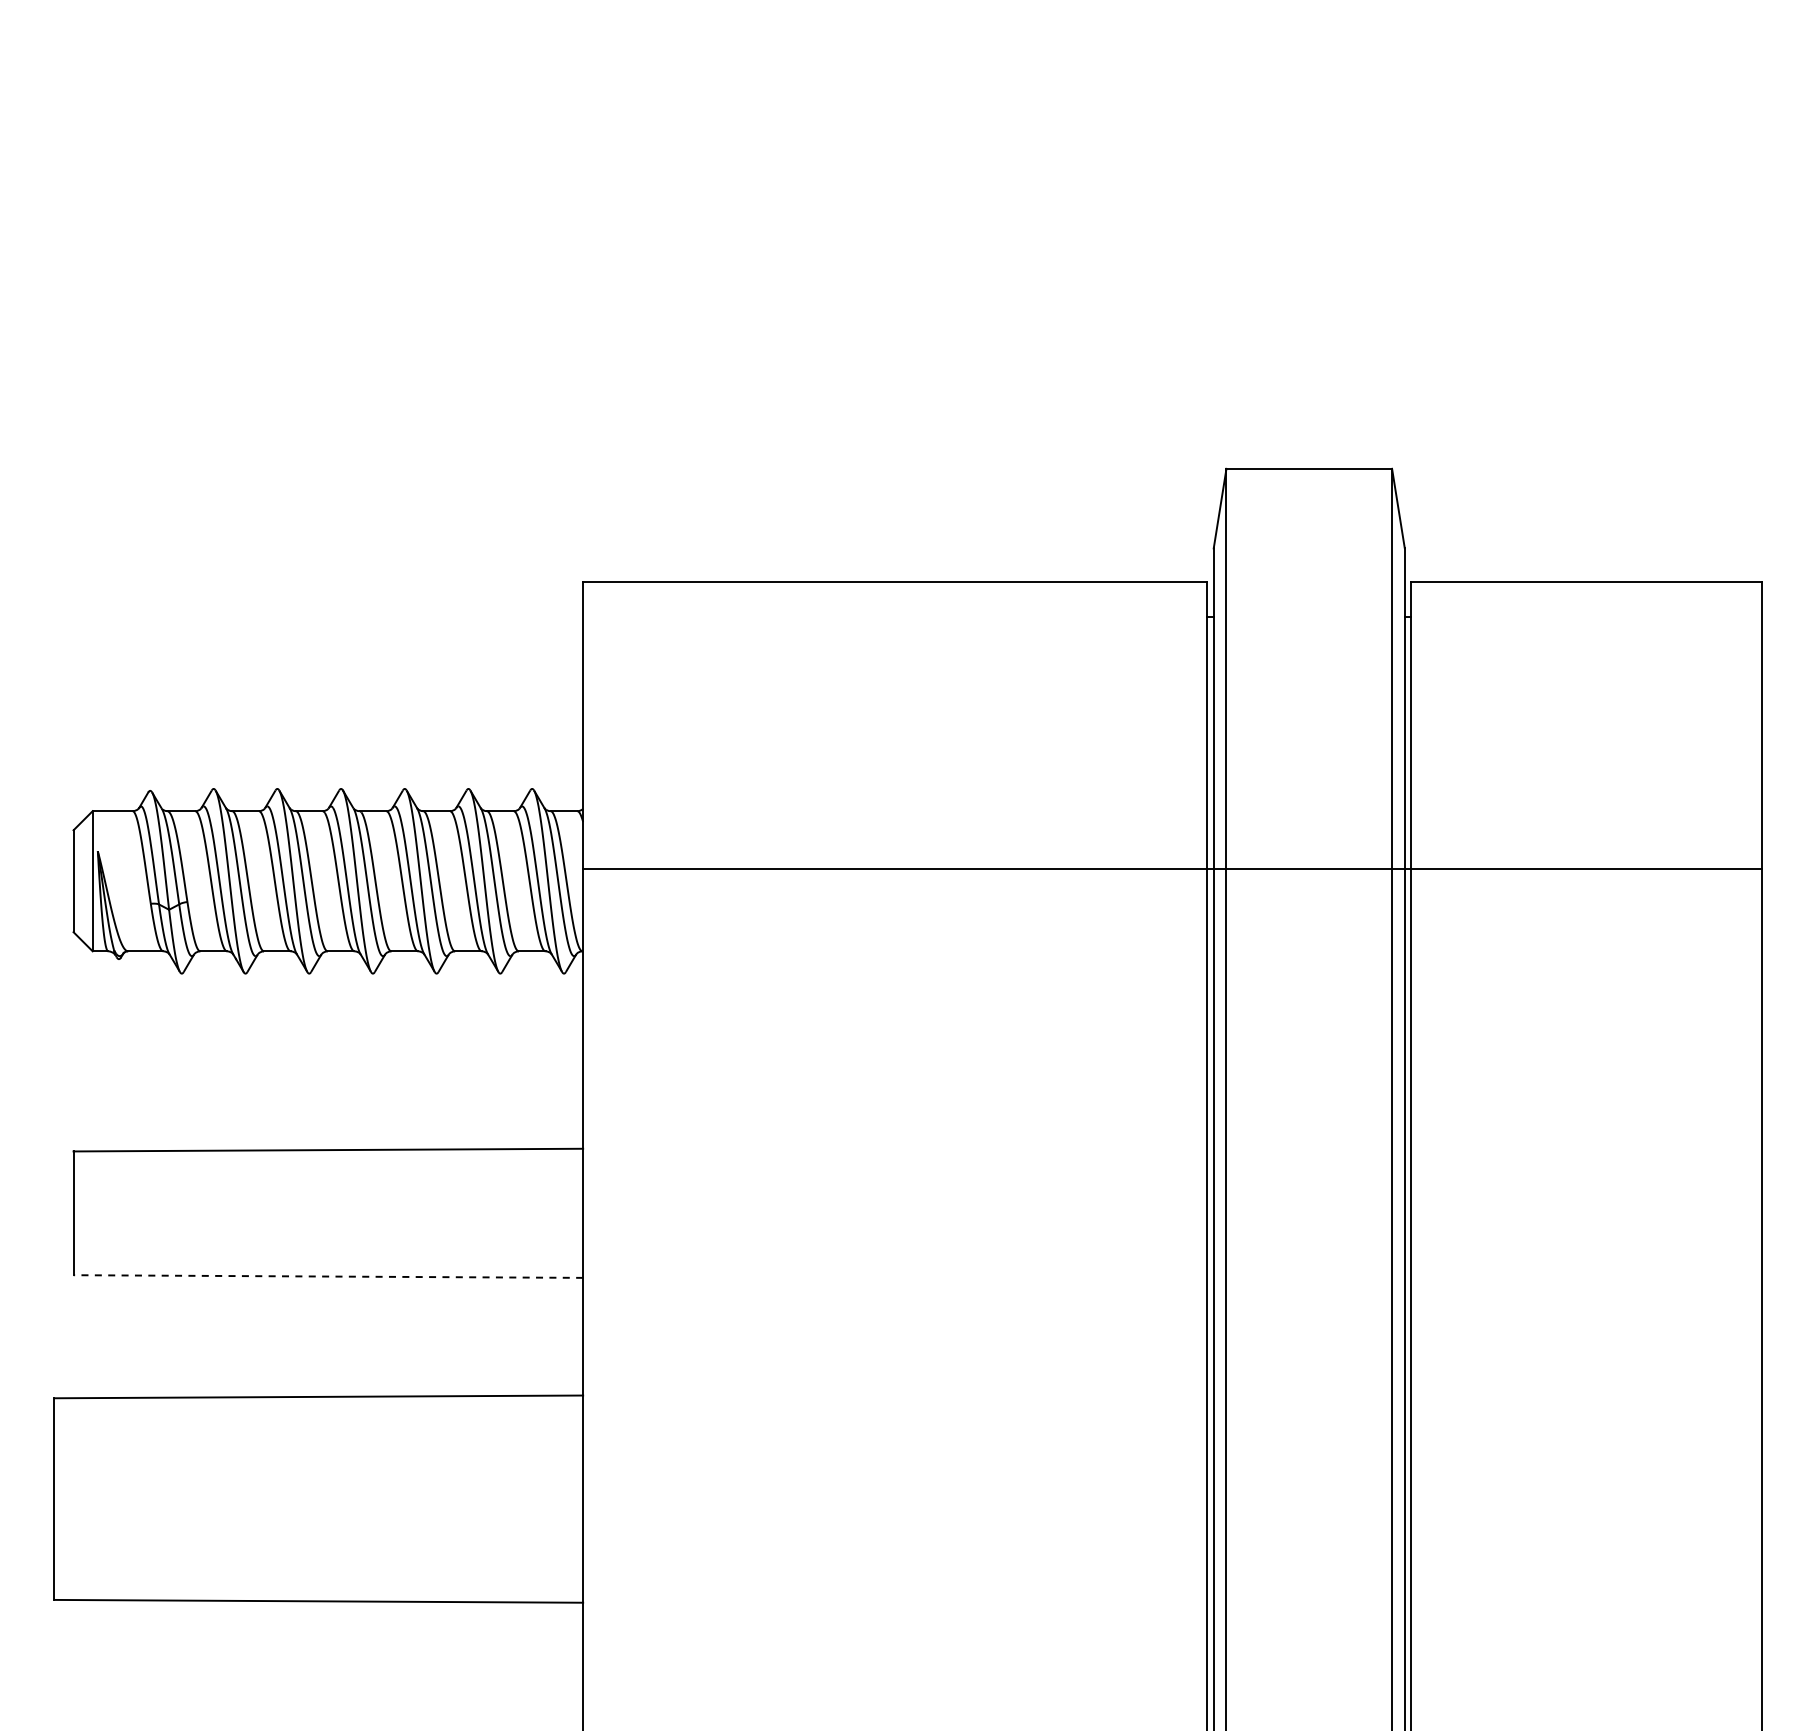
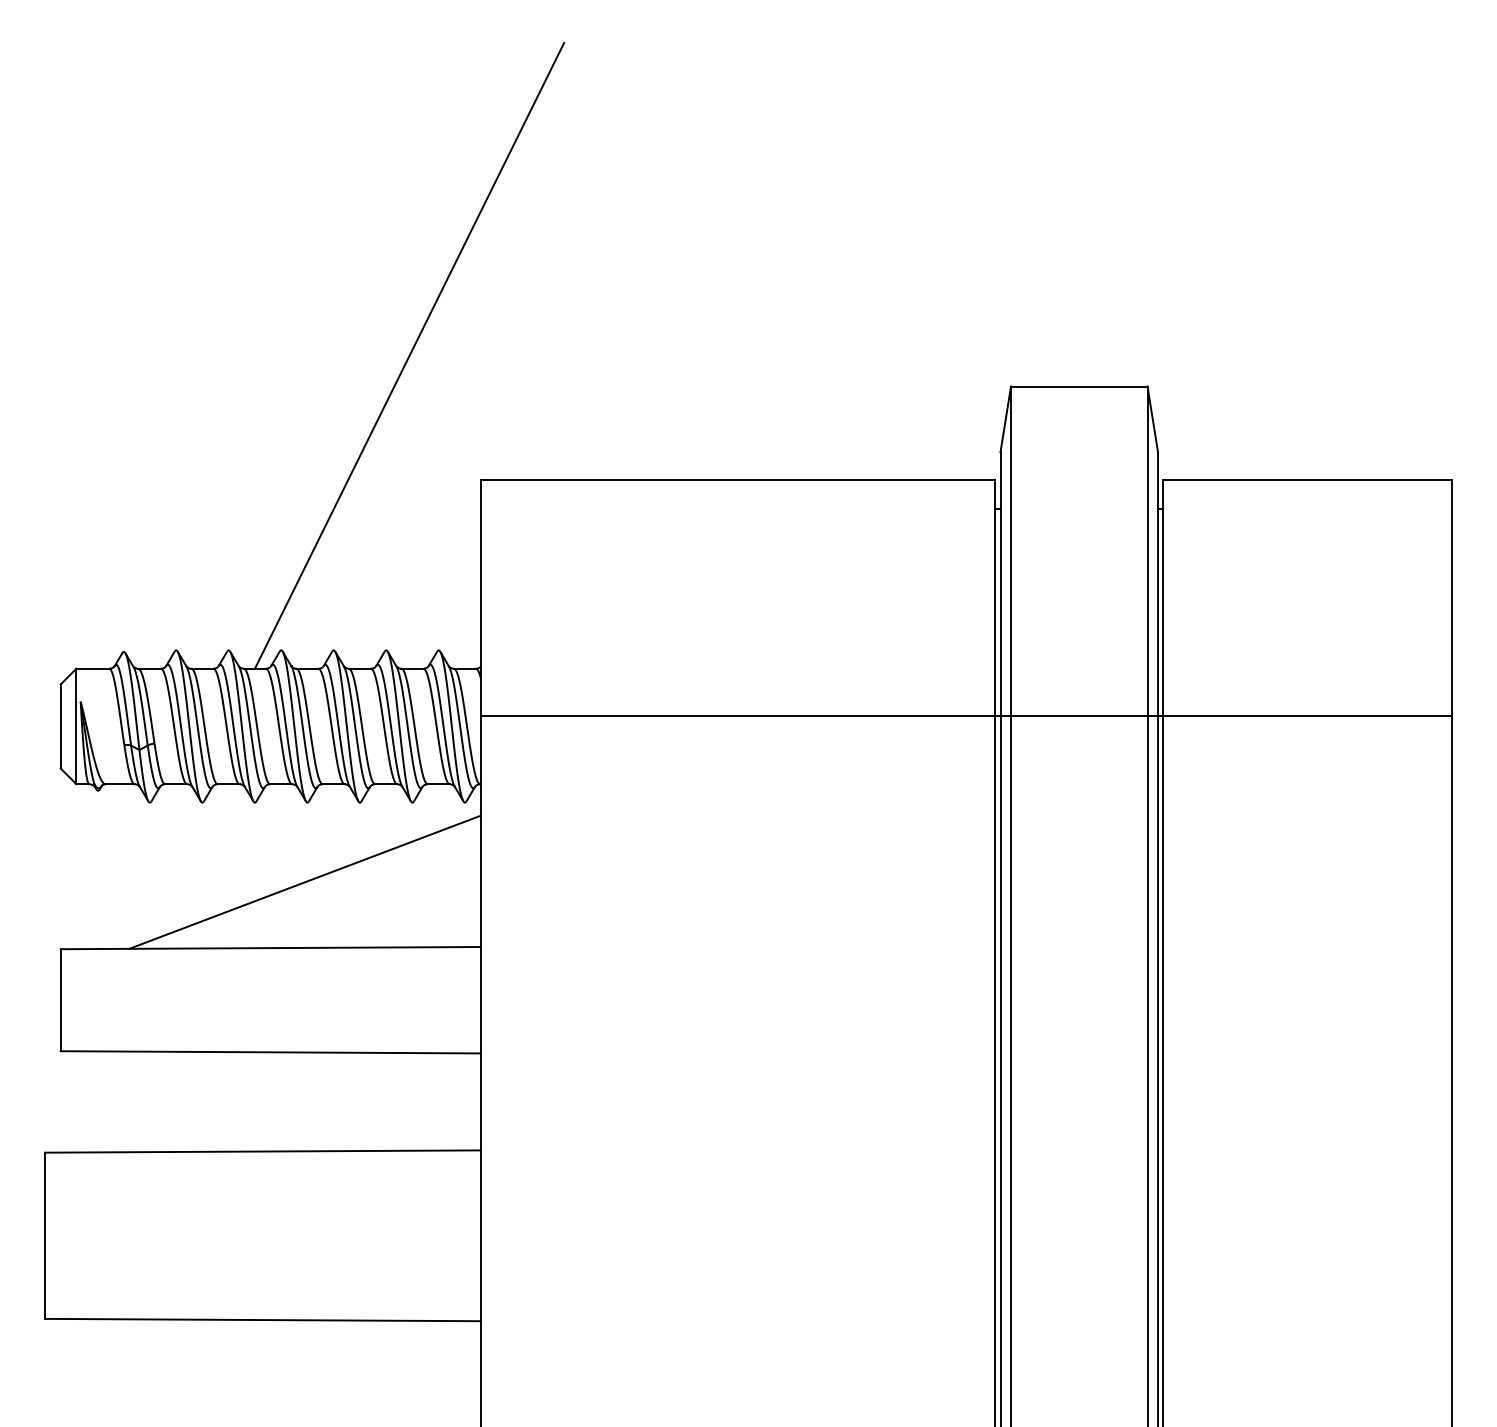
line: (496, 431) -> (409, 355), added
line: (369, 1070) -> (304, 882), added
line: (328, 1276) -> (270, 1052), dashed -> solid

